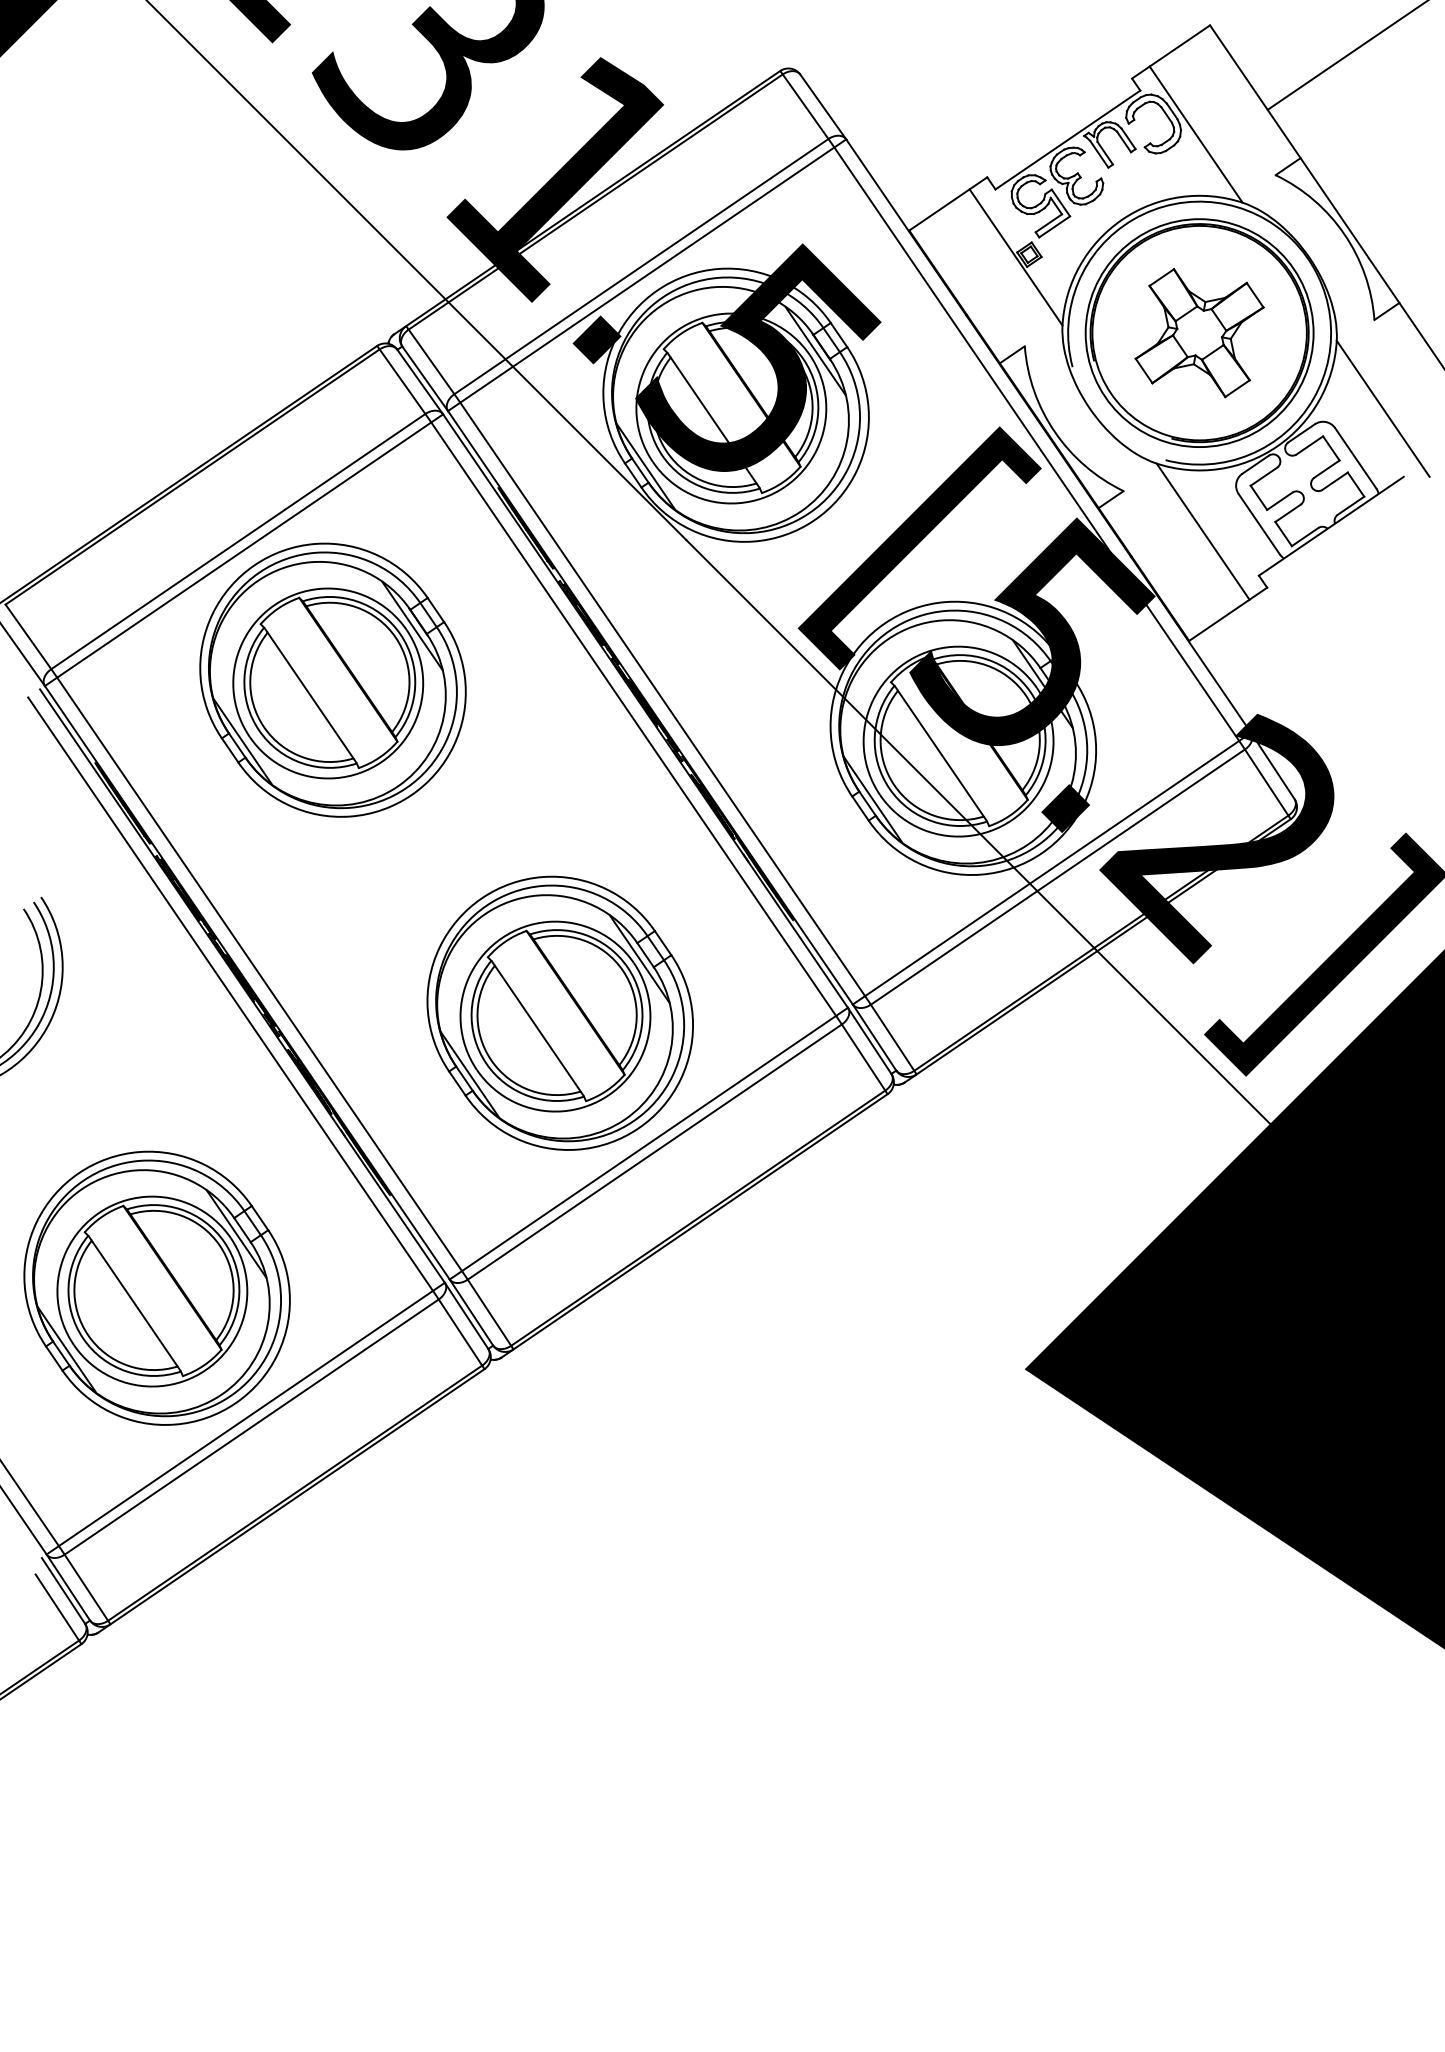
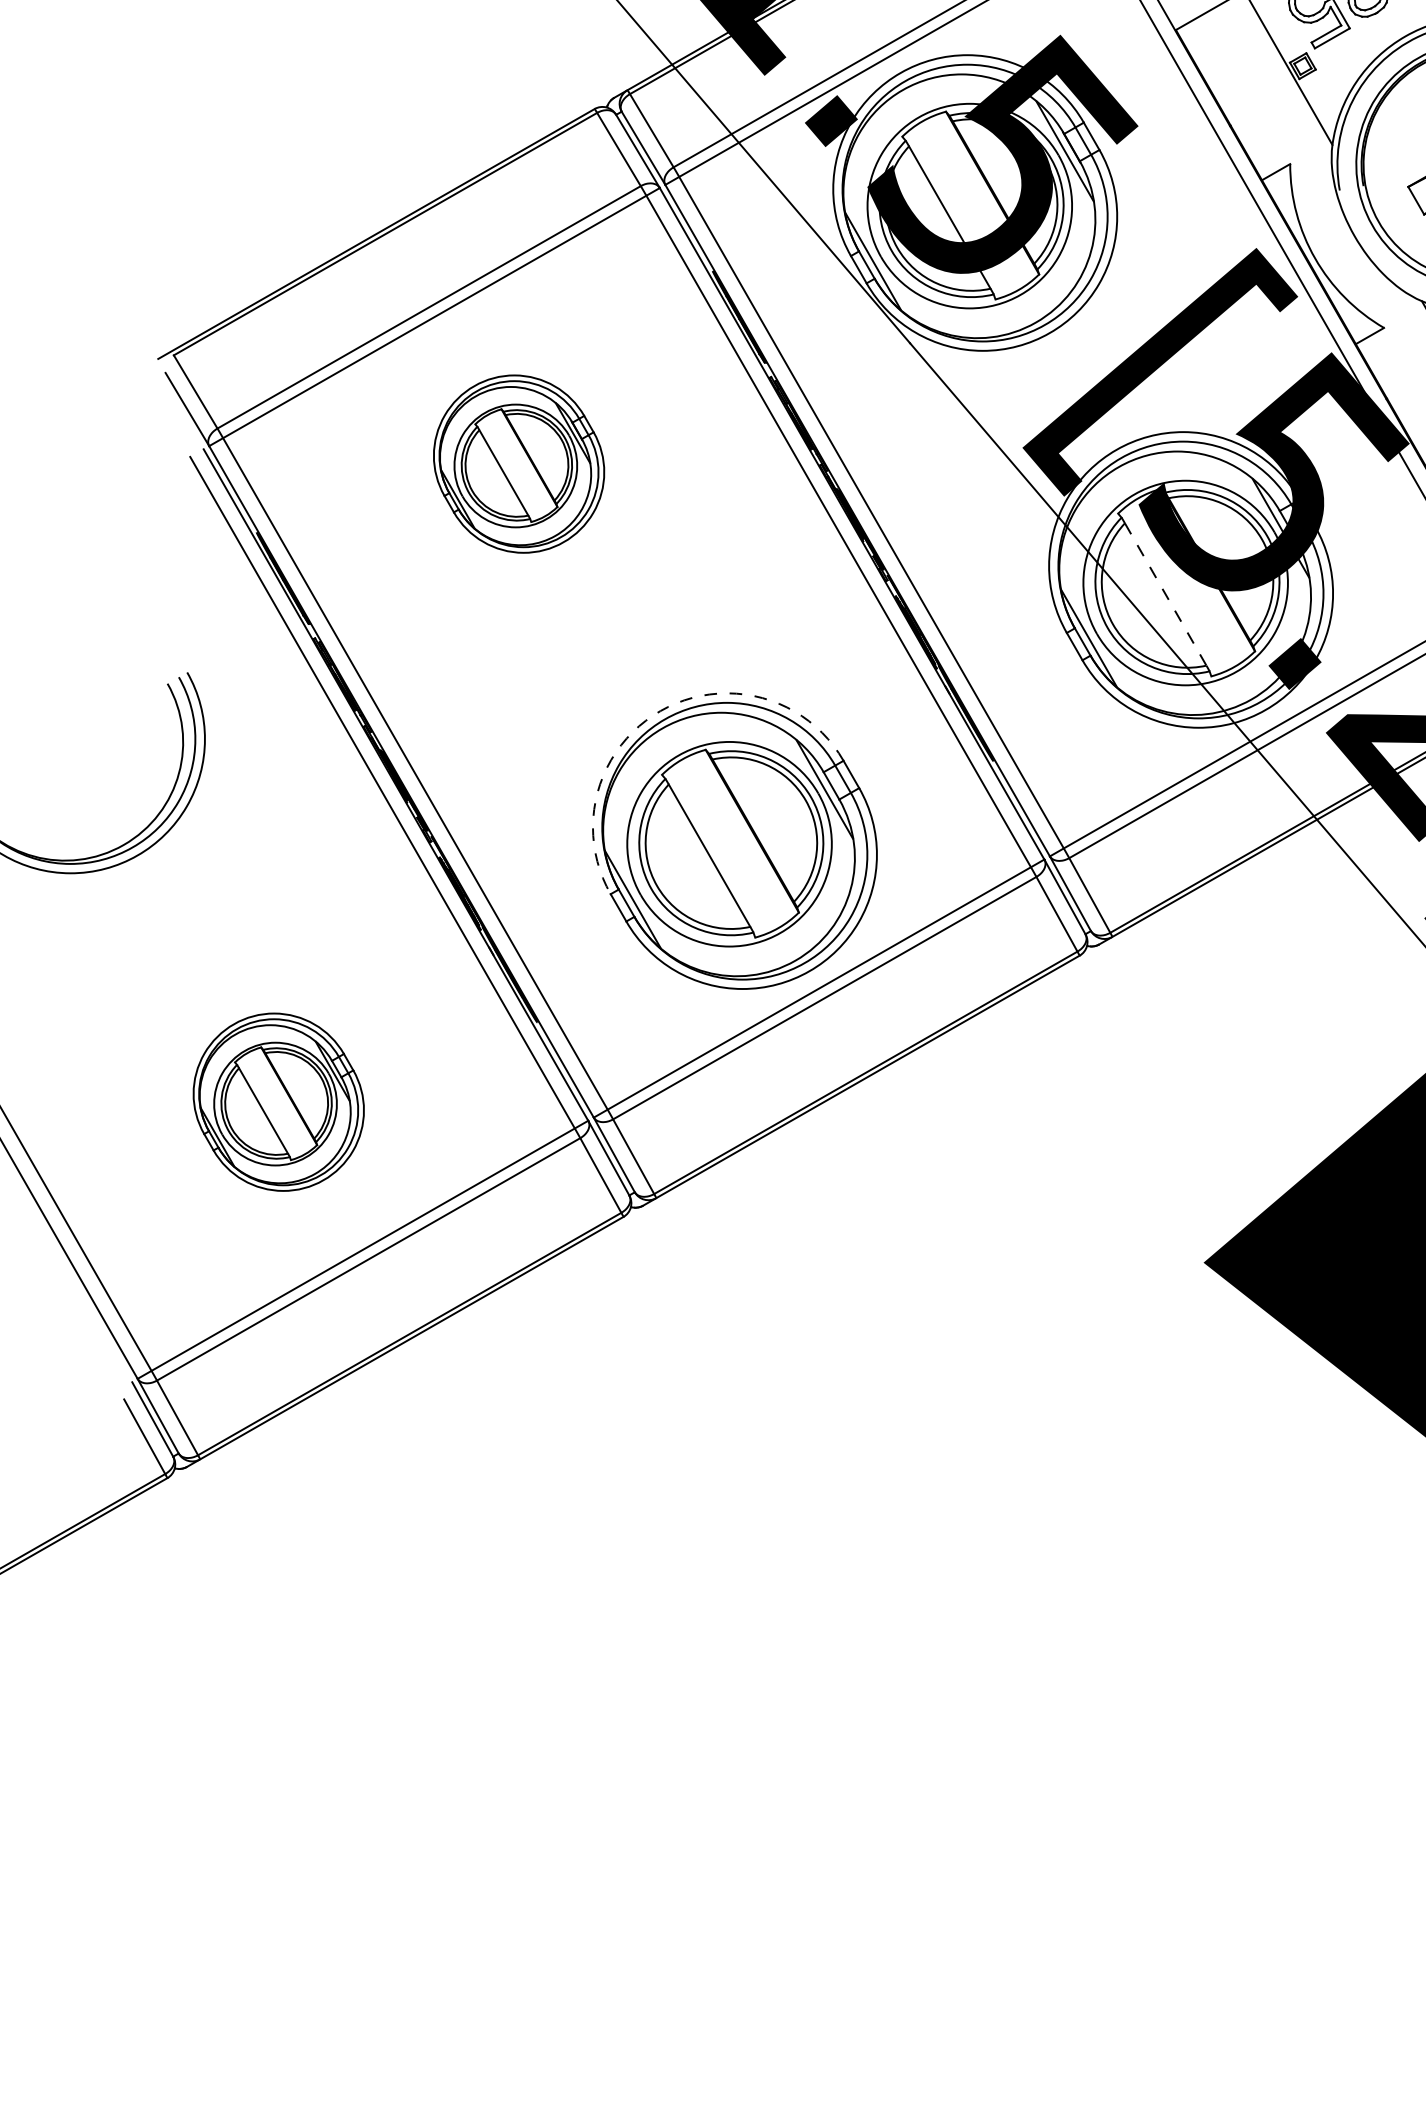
part: (332, 679) -> (518, 463), size x0.6
line: (941, 754) -> (1166, 595), solid -> dashed
arc: (481, 898) -> (660, 711), solid -> dashed
part: (156, 1287) -> (278, 1101), size x0.6

